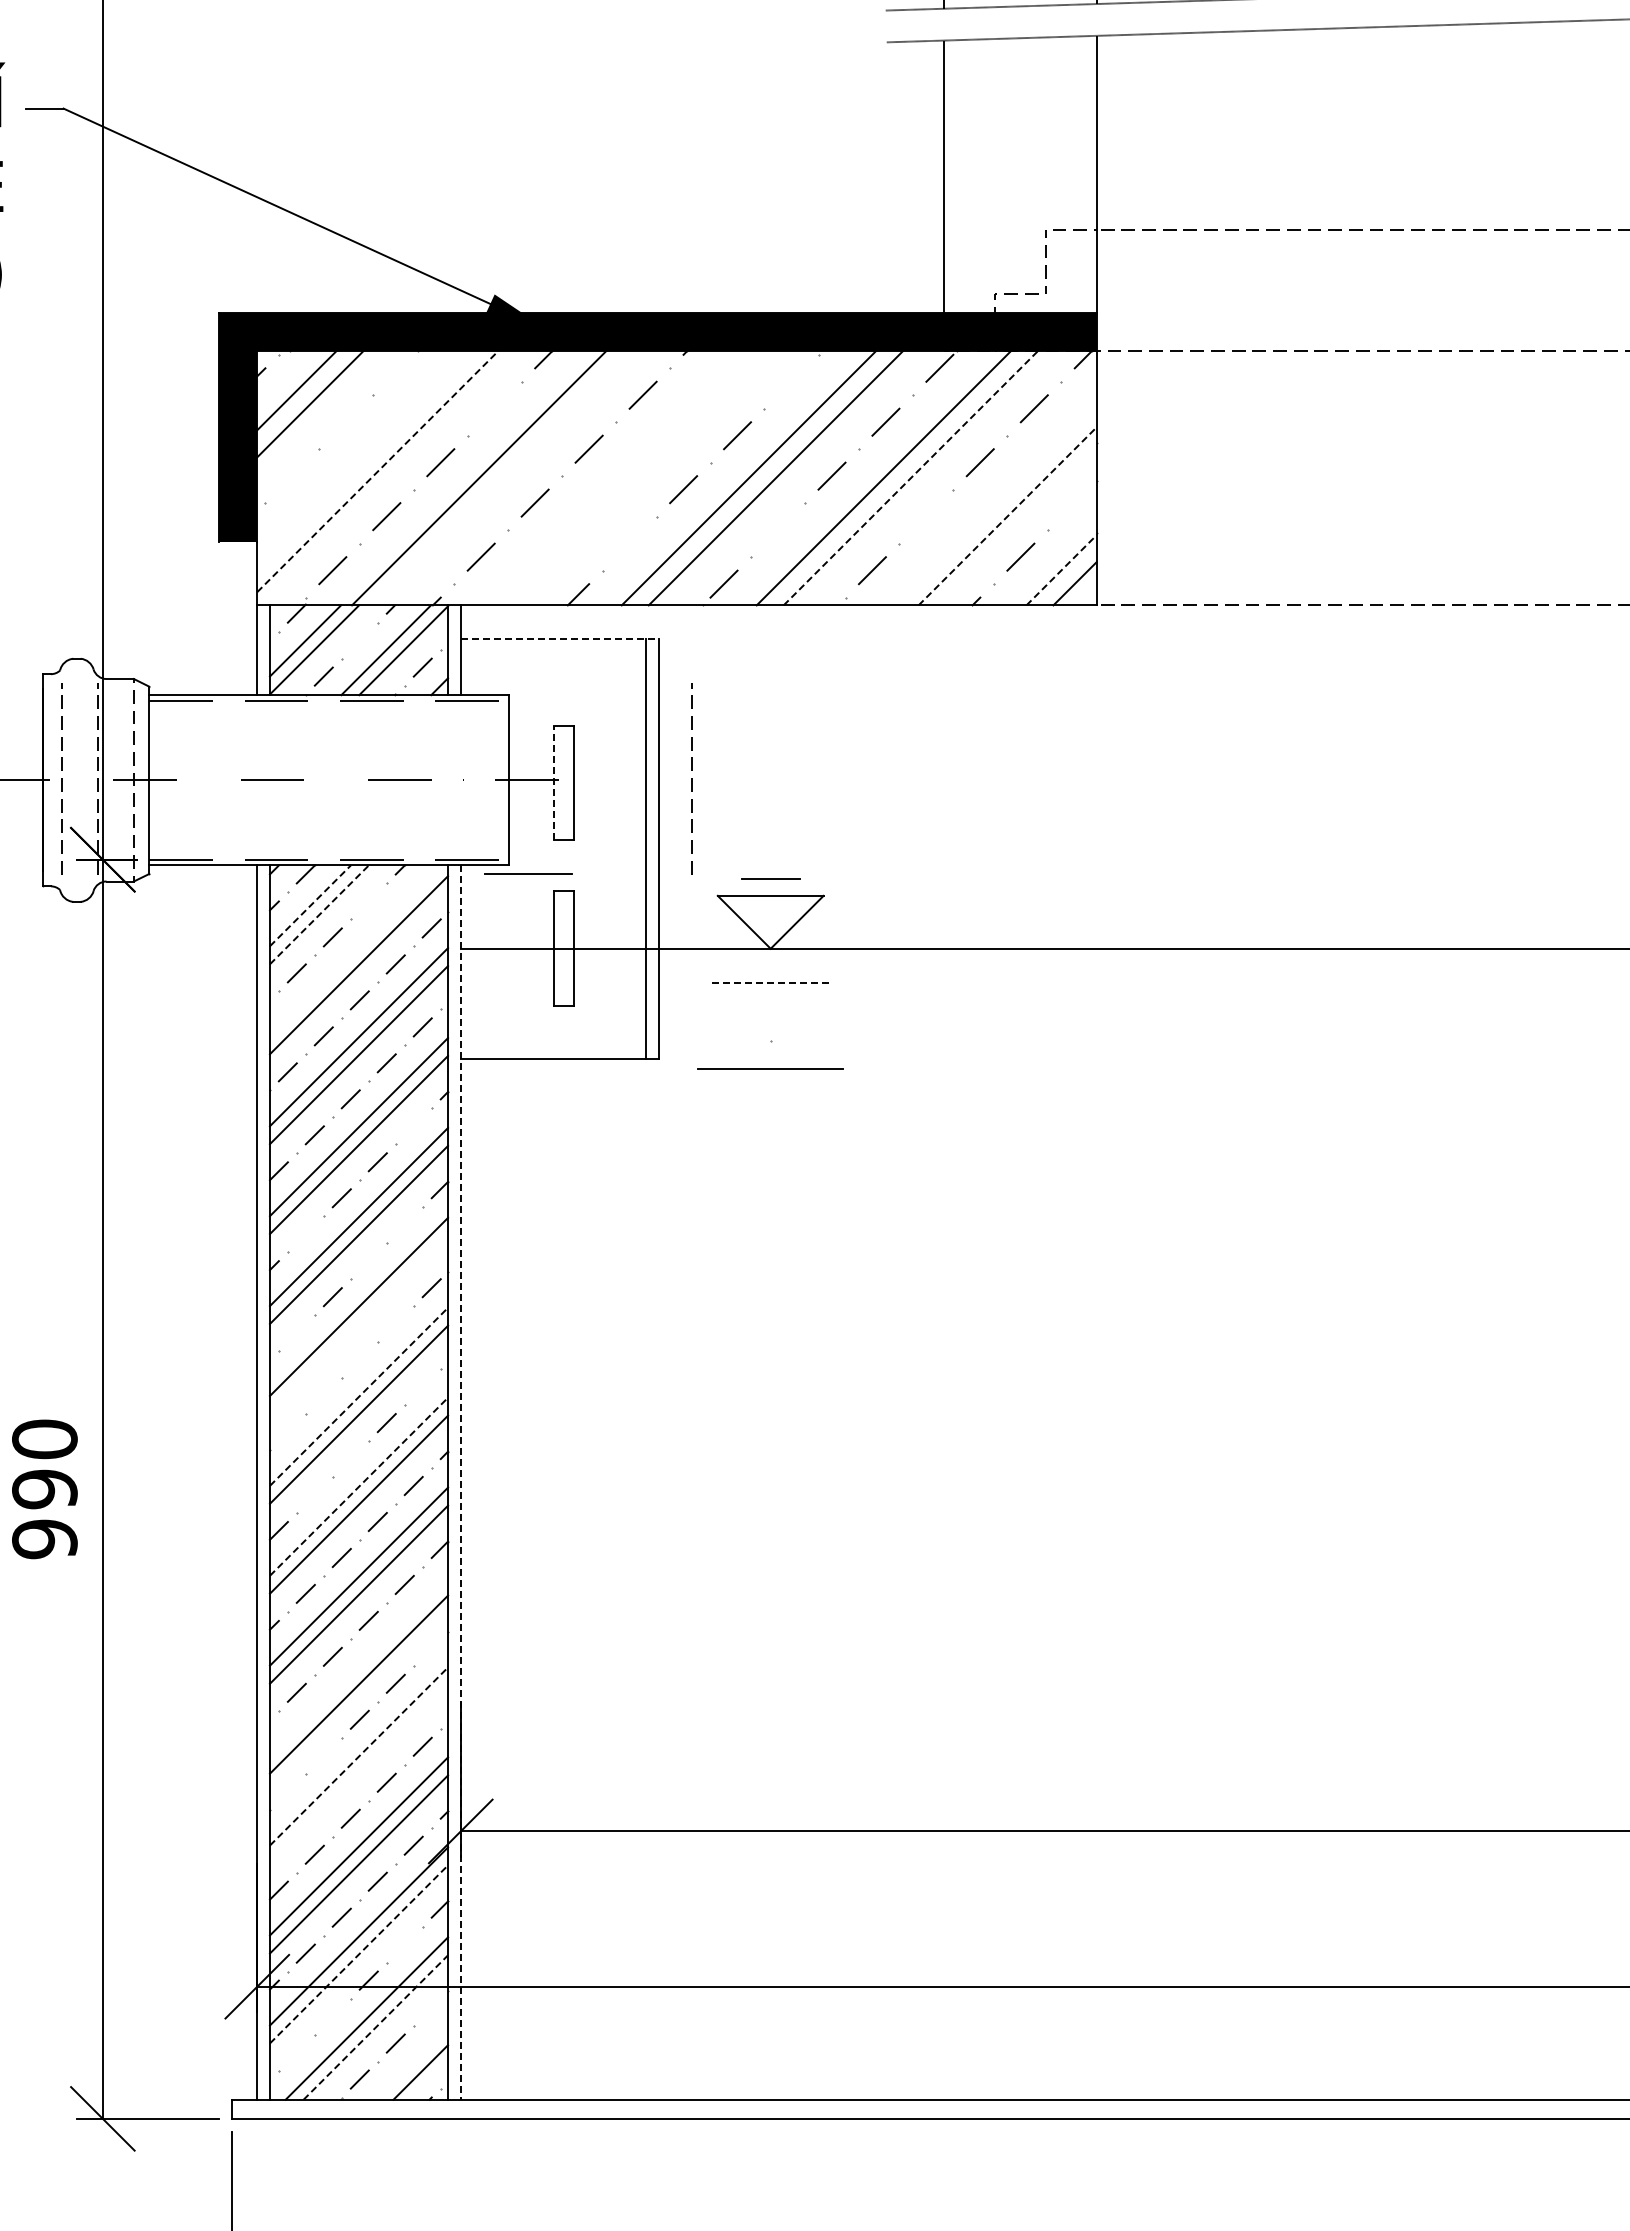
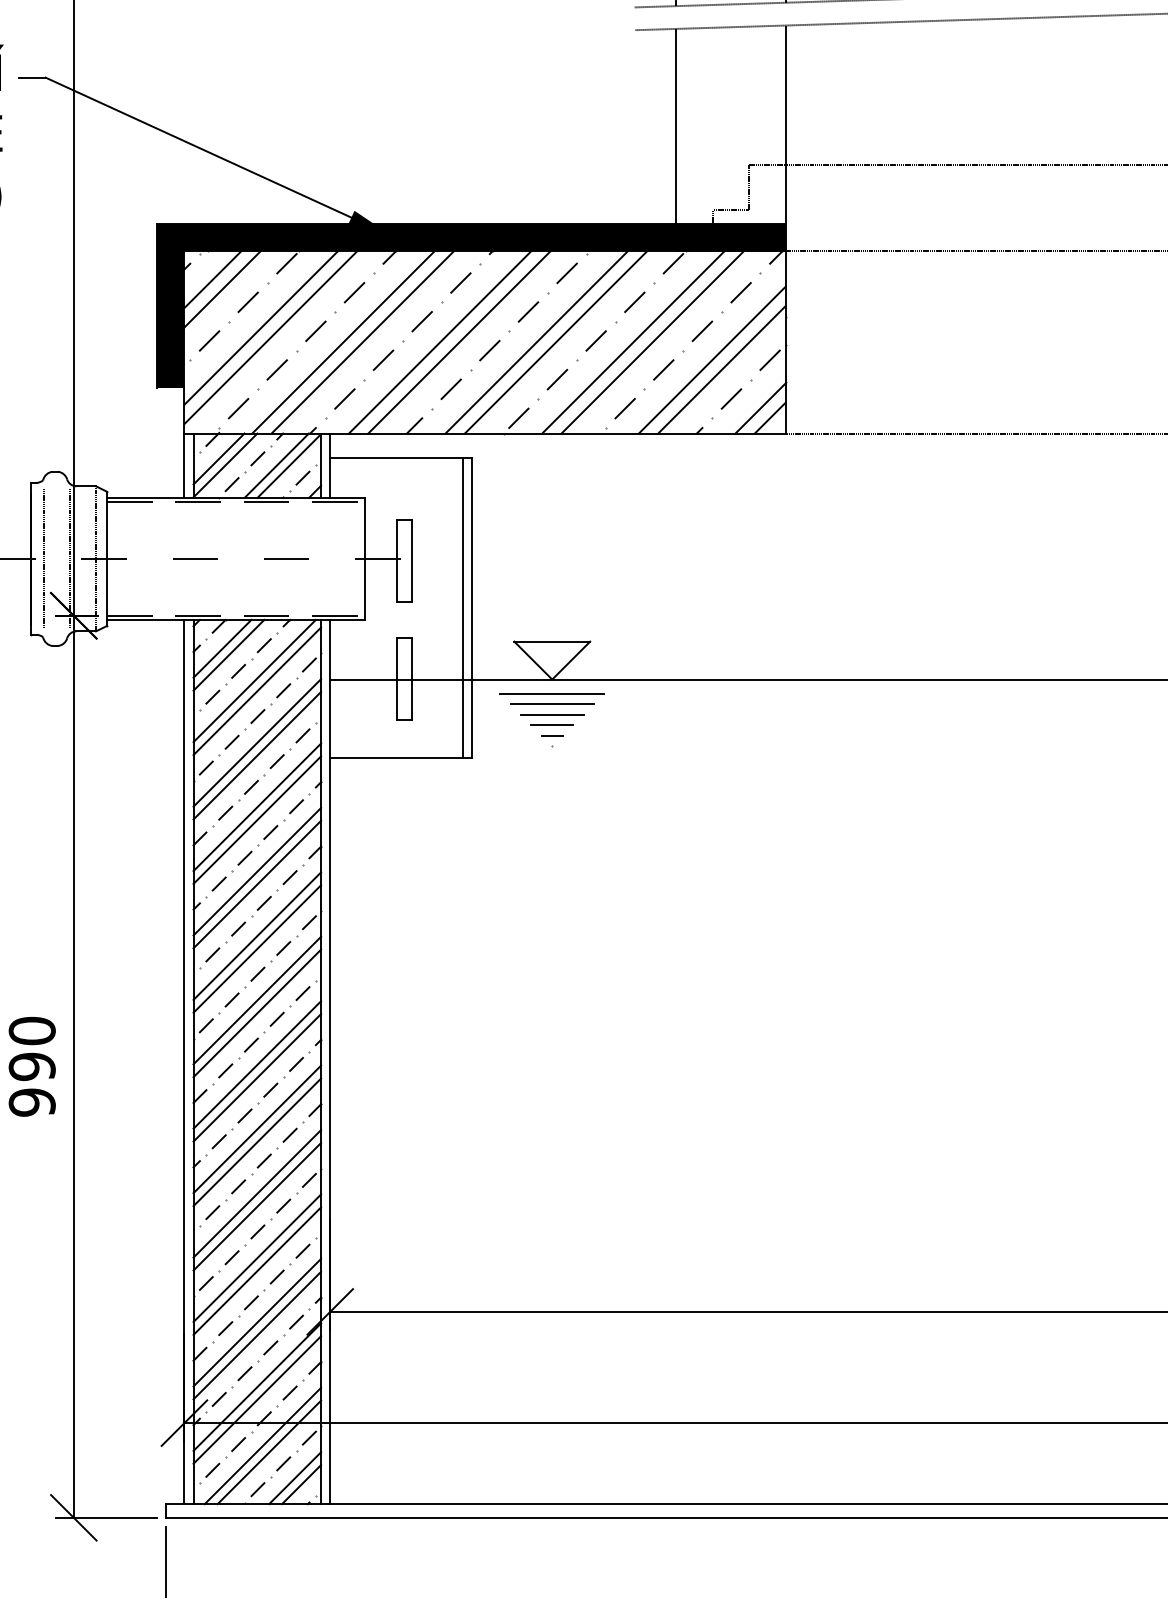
line: (399, 367) -> (286, 263), added
line: (791, 381) -> (567, 273), added
line: (494, 408) -> (354, 292), added
line: (345, 421) -> (247, 301), added
line: (364, 458) -> (261, 328), added
line: (377, 471) -> (270, 337), dashed -> solid
line: (291, 475) -> (208, 340), added
line: (505, 478) -> (362, 342), added
line: (613, 478) -> (439, 342), added
line: (640, 478) -> (458, 342), added
line: (910, 478) -> (652, 342), dashed -> solid
line: (993, 502) -> (711, 359), added
line: (1074, 502) -> (769, 359), added
line: (925, 516) -> (663, 369), added
line: (1007, 516) -> (721, 369), dashed -> solid
line: (777, 529) -> (557, 379), added
line: (629, 543) -> (451, 389), added
line: (1061, 570) -> (760, 408), dashed -> solid
line: (560, 639) -> (401, 457), dashed -> solid
line: (359, 640) -> (257, 458), added
line: (691, 778) -> (495, 557), removed
line: (554, 782) -> (397, 560), dashed -> solid
line: (528, 873) -> (552, 714), moved
line: (770, 878) -> (552, 724), moved
line: (368, 901) -> (264, 645), added
line: (310, 905) -> (222, 648), dashed -> solid
line: (319, 914) -> (229, 655), dashed -> solid
line: (354, 950) -> (254, 680), added
line: (771, 983) -> (552, 704), dashed -> solid
line: (770, 1026) -> (552, 735), added
line: (770, 1068) -> (552, 693), moved
line: (413, 1126) -> (296, 806), added
line: (404, 1225) -> (289, 877), added
line: (305, 1234) -> (218, 884), added
line: (368, 1261) -> (264, 903), added
line: (358, 1324) -> (256, 948), added
line: (395, 1324) -> (283, 948), added
line: (296, 1333) -> (212, 955), added
line: (359, 1360) -> (257, 974), added
line: (422, 1387) -> (302, 993), added
line: (323, 1396) -> (231, 1000), added
line: (359, 1396) -> (257, 1000), dashed -> solid
line: (287, 1432) -> (206, 1026), added
line: (350, 1459) -> (251, 1045), added
line: (460, 1483) -> (330, 1062), dashed -> solid
line: (359, 1486) -> (257, 1064), dashed -> solid
line: (314, 1495) -> (225, 1071), added
line: (431, 1647) -> (309, 1180), added
line: (358, 1666) -> (256, 1193), added
line: (323, 1755) -> (231, 1257), added
line: (359, 1756) -> (257, 1258), dashed -> solid
line: (358, 1774) -> (256, 1271), added
line: (287, 1791) -> (206, 1283), added
line: (404, 1944) -> (289, 1392), added
line: (359, 1954) -> (257, 1400), dashed -> solid
line: (431, 2007) -> (309, 1438), added
line: (332, 2016) -> (238, 1444), added
line: (376, 2027) -> (269, 1452), dashed -> solid
line: (296, 2052) -> (212, 1470), added
line: (411, 2063) -> (294, 1478), added

